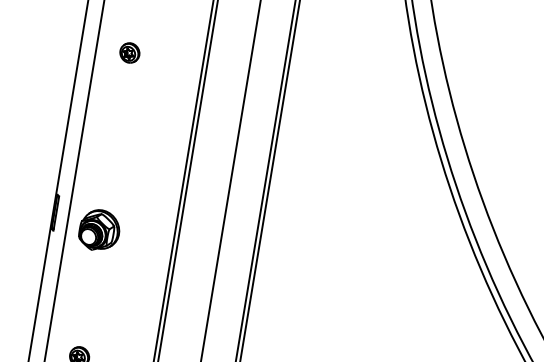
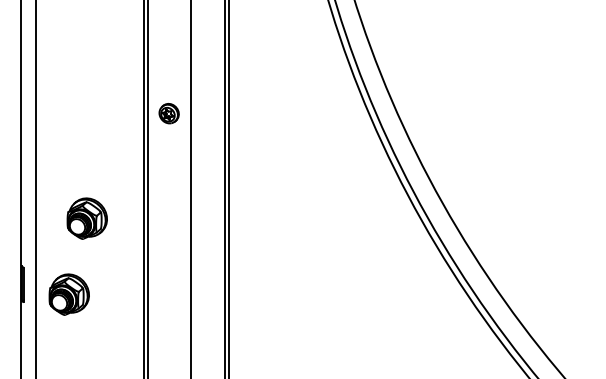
part: (129, 52) -> (168, 113), moved
part: (129, 158) -> (86, 218), added

